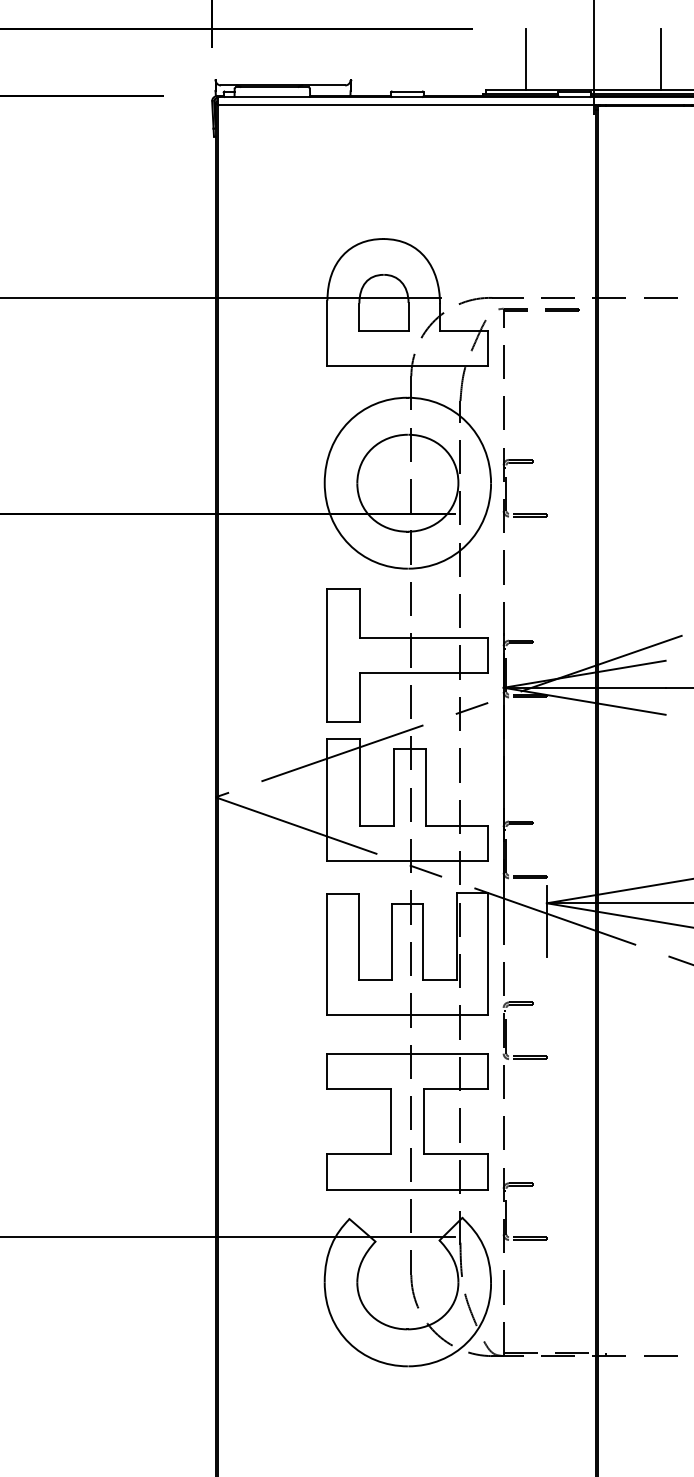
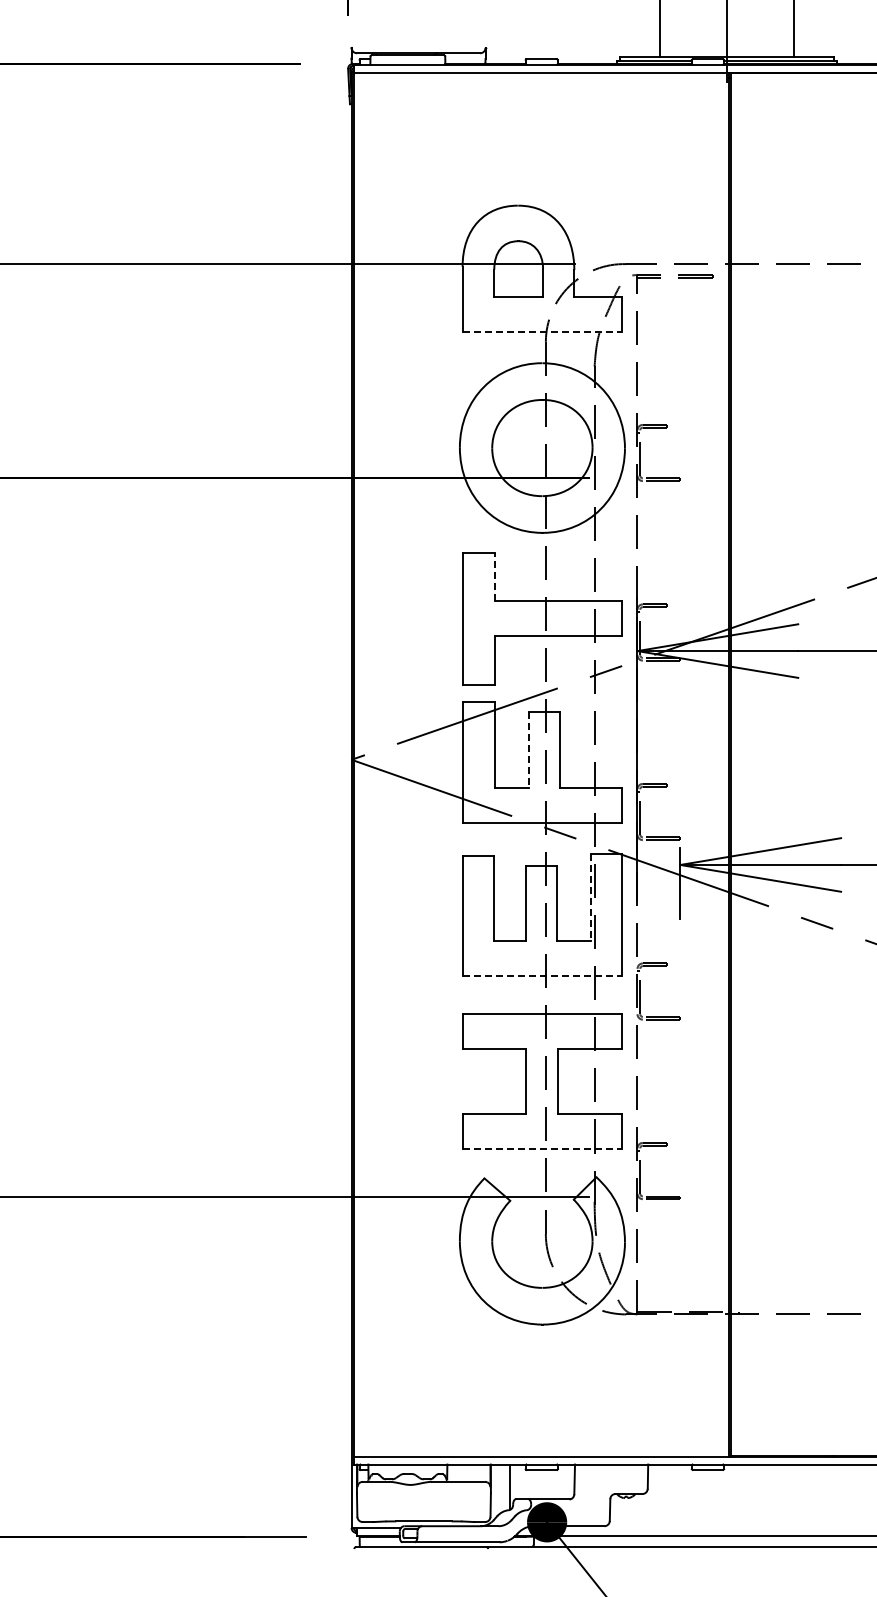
line: (407, 365) -> (542, 331), solid -> dashed
line: (359, 612) -> (494, 576), solid -> dashed
line: (393, 787) -> (528, 750), solid -> dashed
line: (456, 937) -> (590, 898), solid -> dashed
line: (407, 1014) -> (542, 975), solid -> dashed
line: (407, 1189) -> (542, 1149), solid -> dashed

